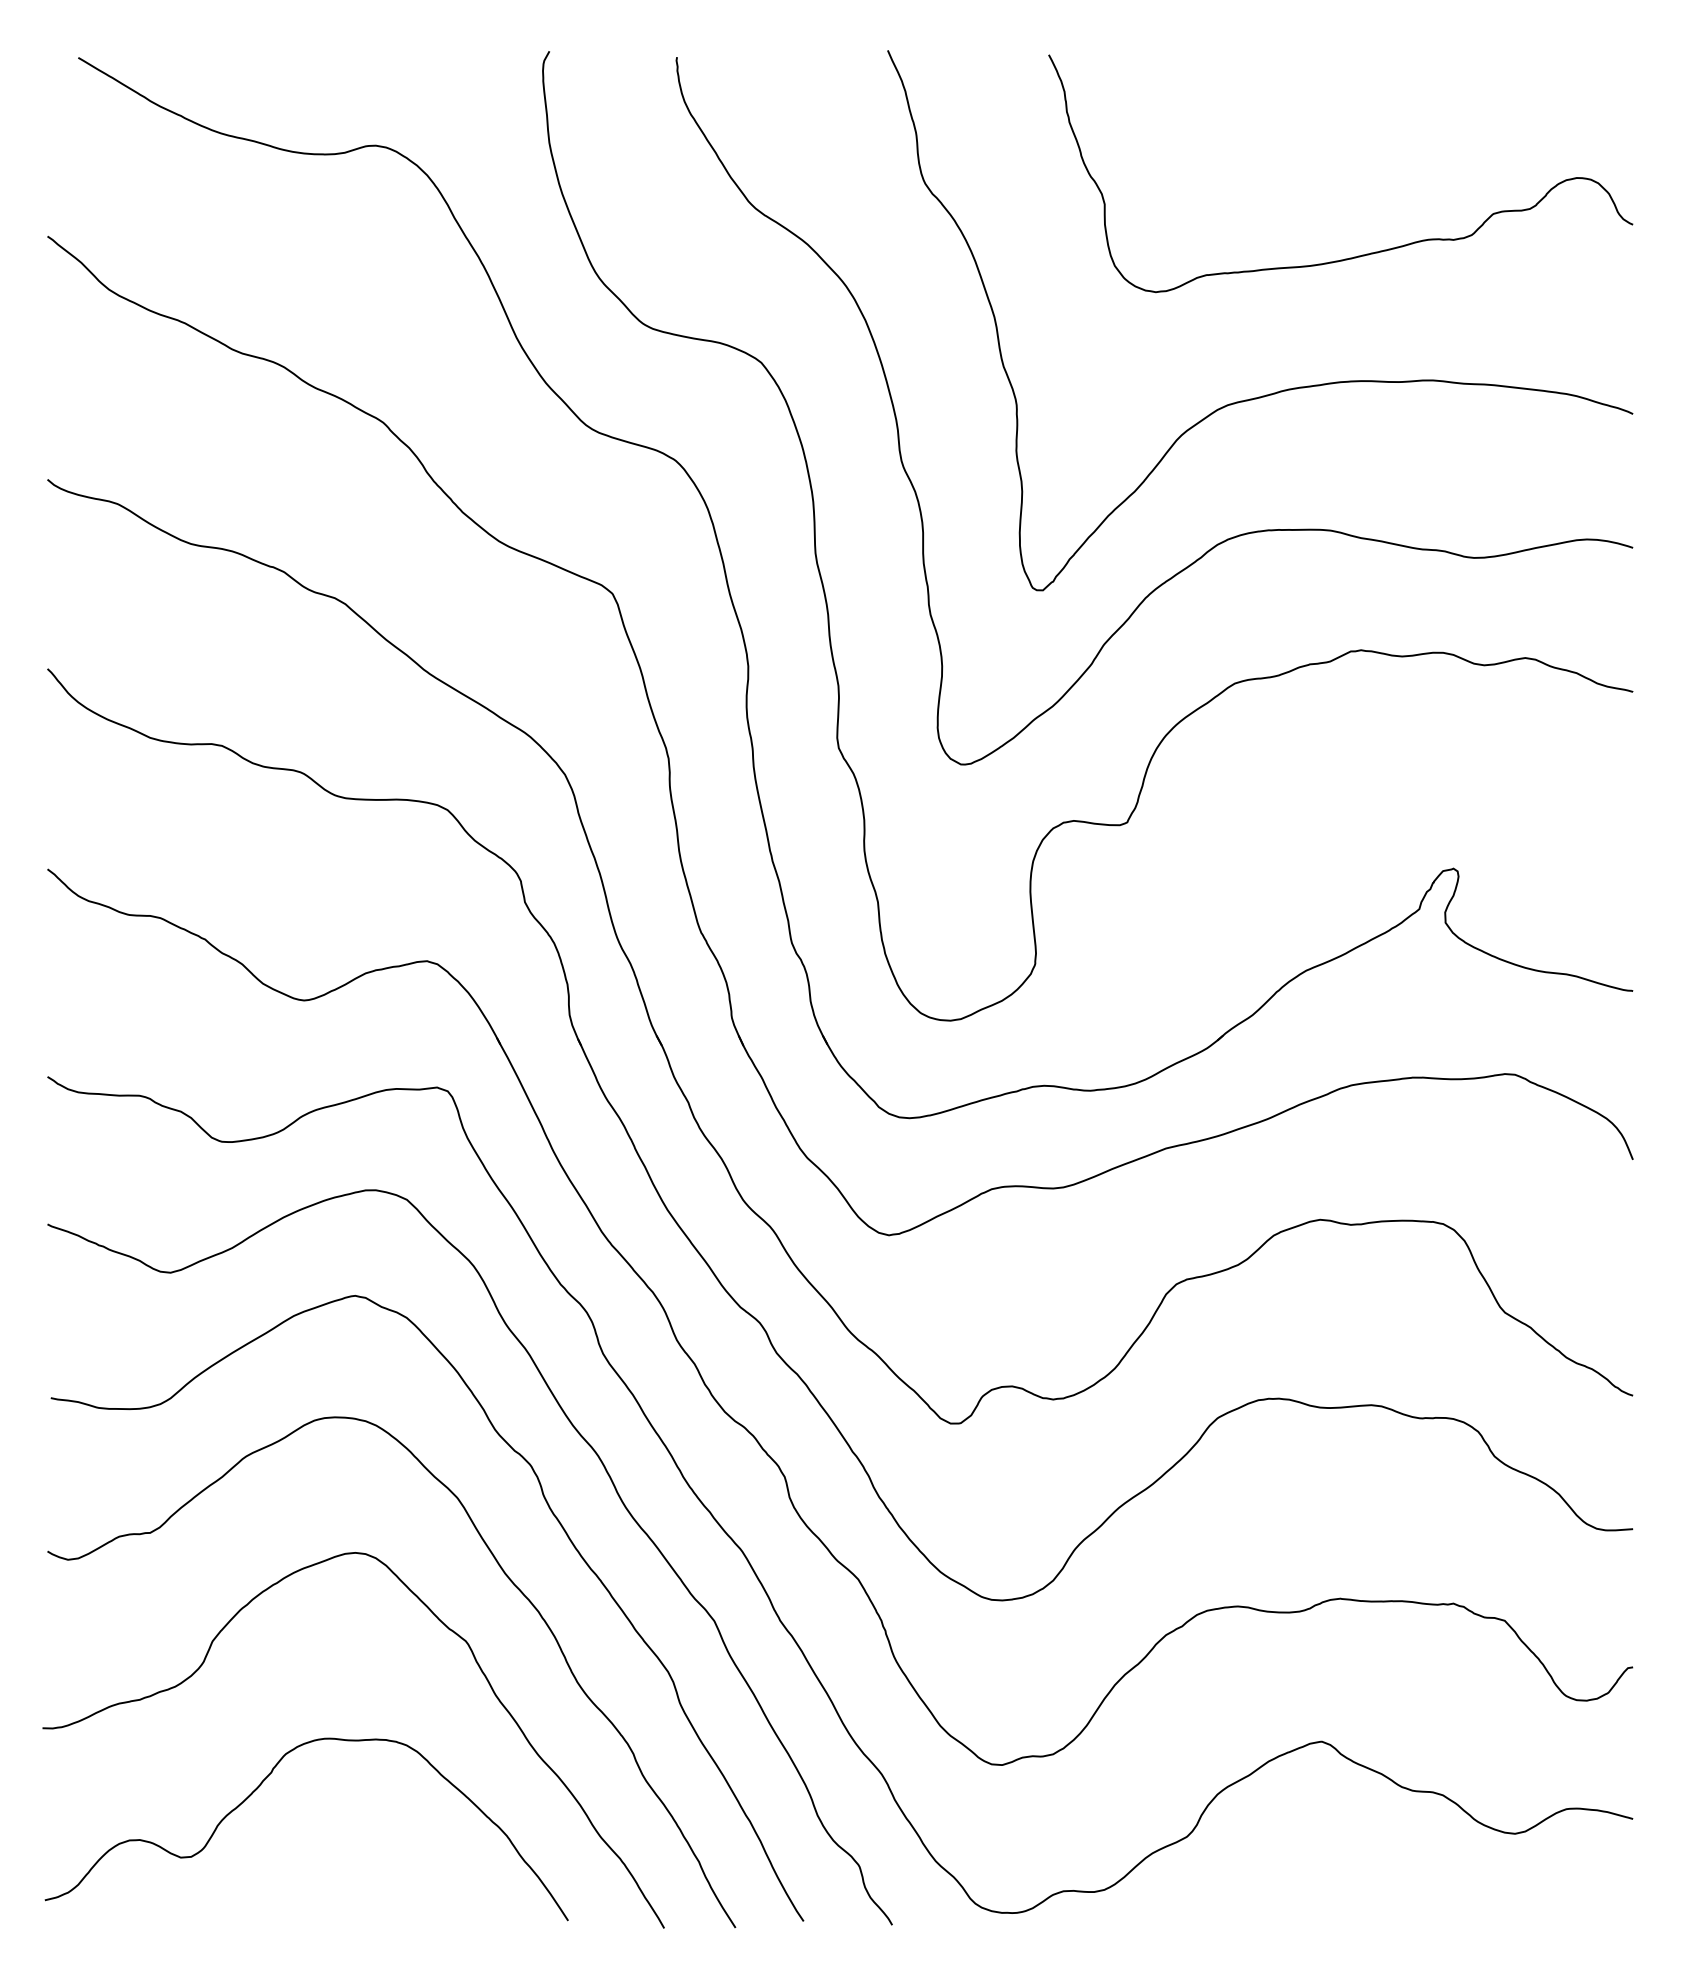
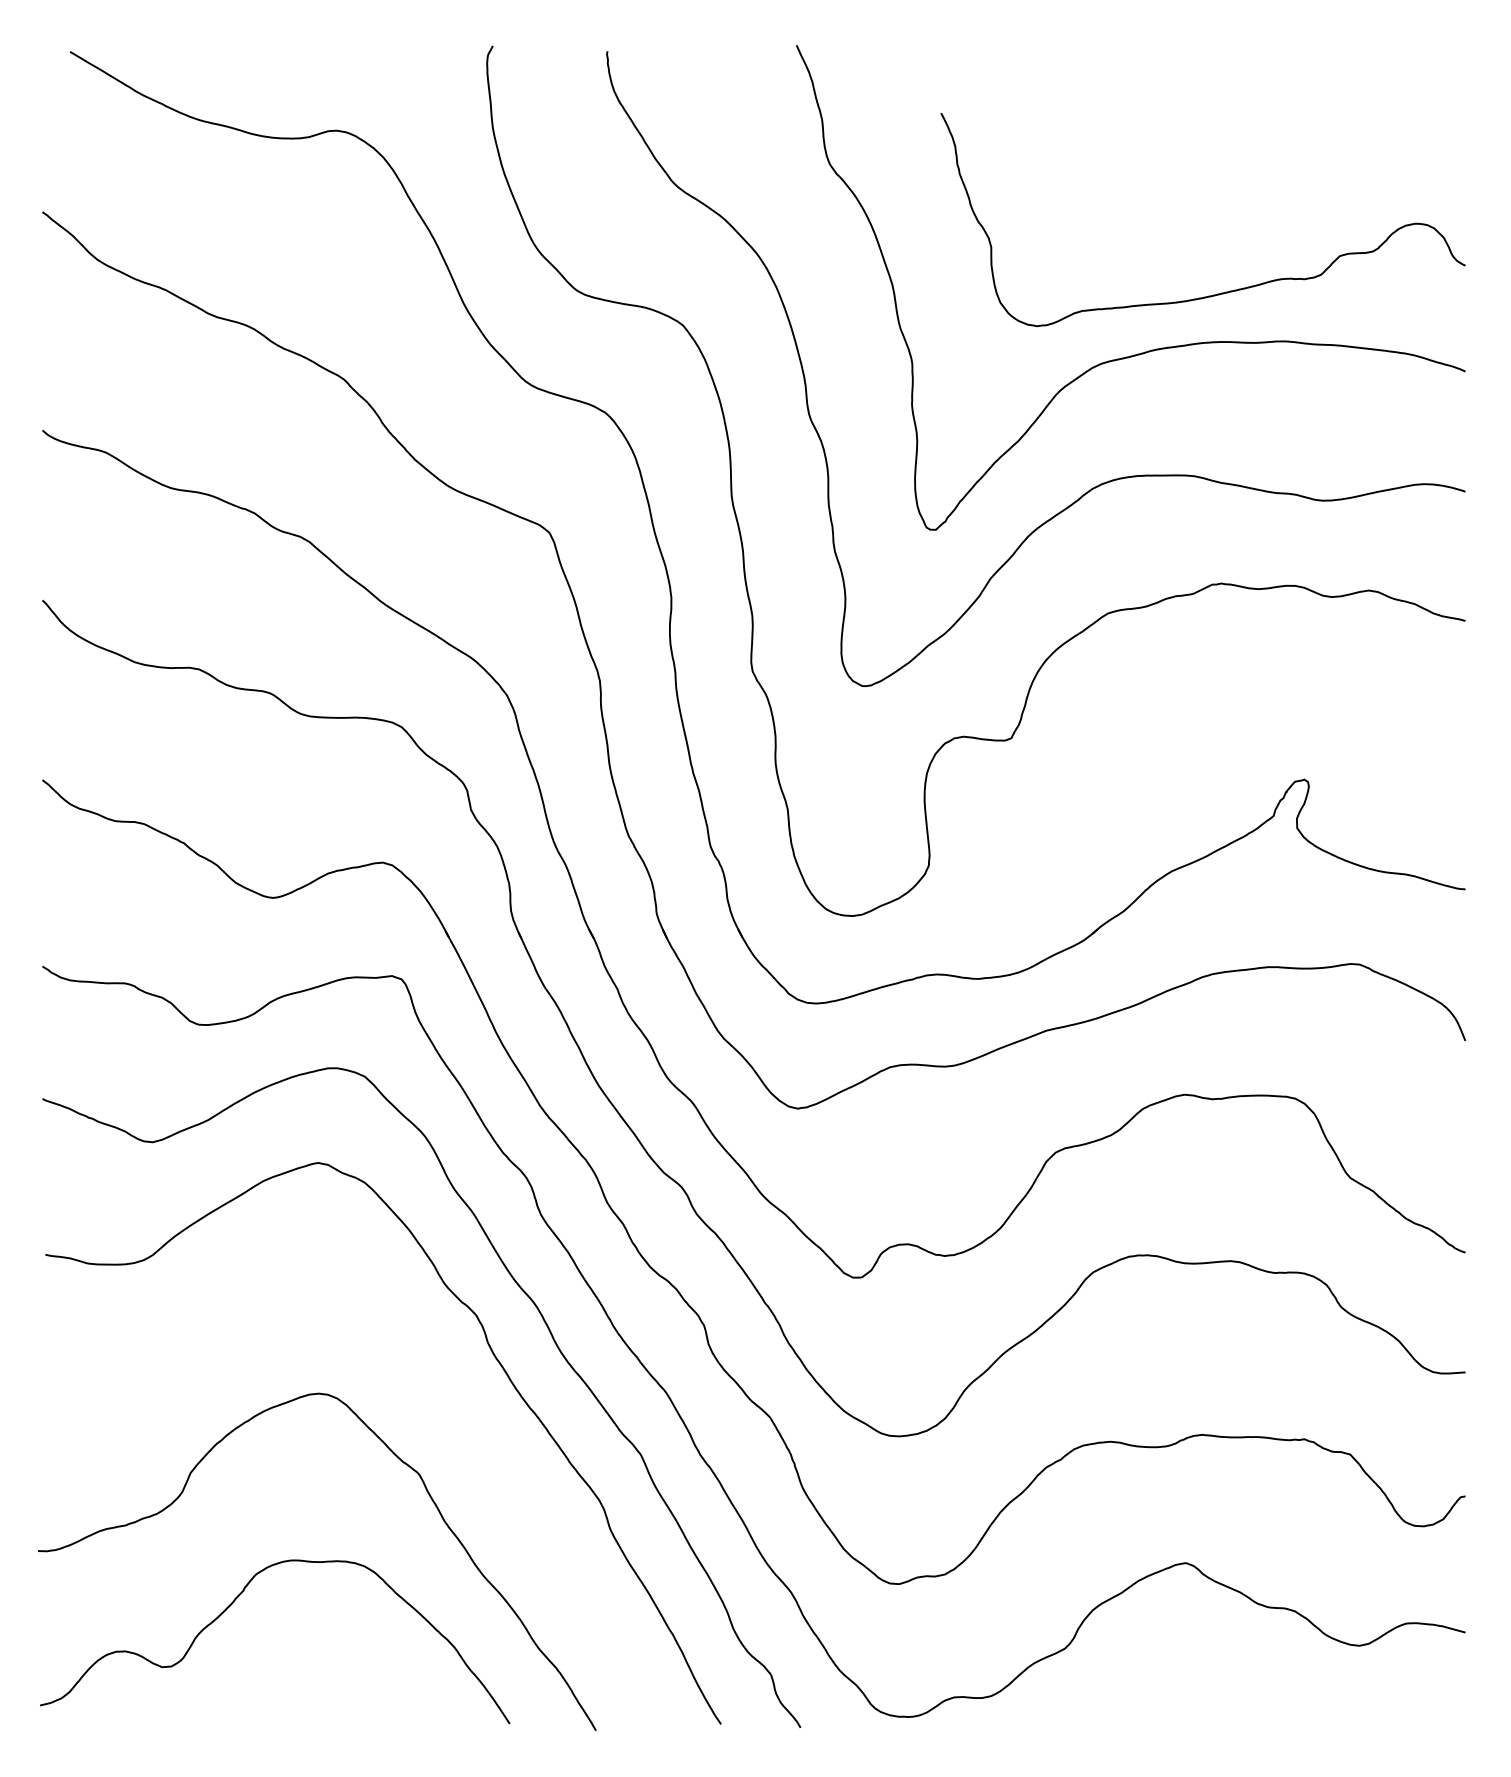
curve: (1361, 254) -> (1221, 292), moved
curve: (505, 1576) -> (453, 1414), removed

